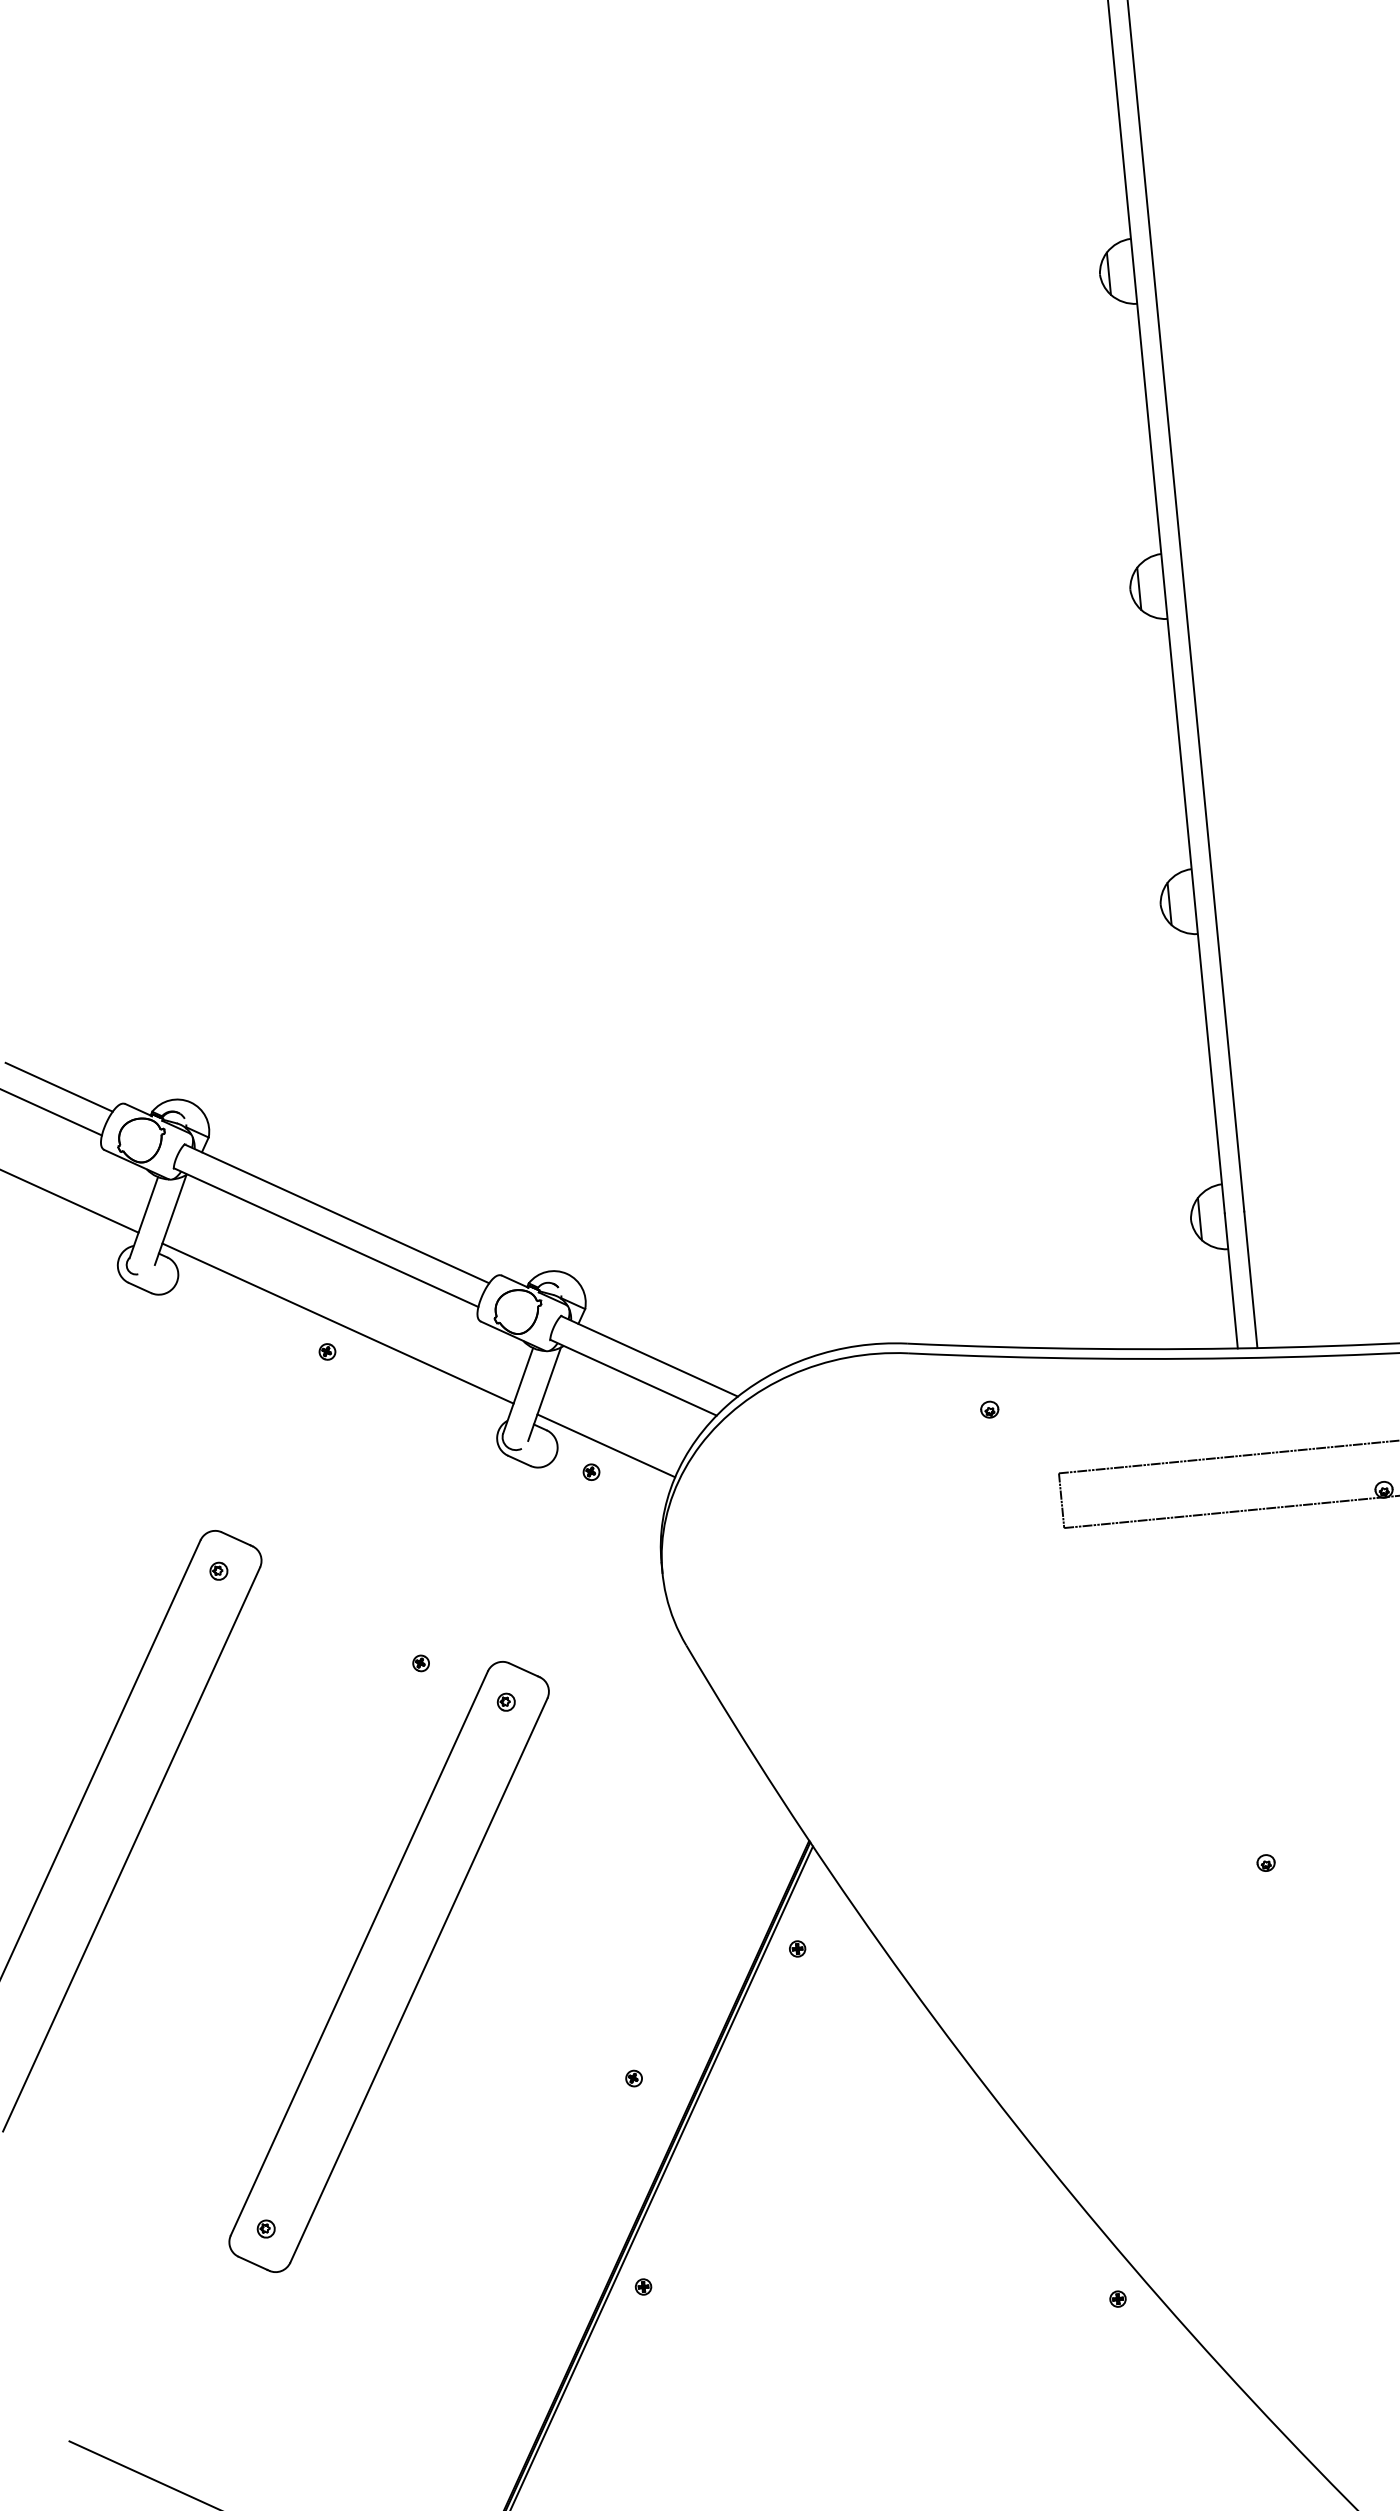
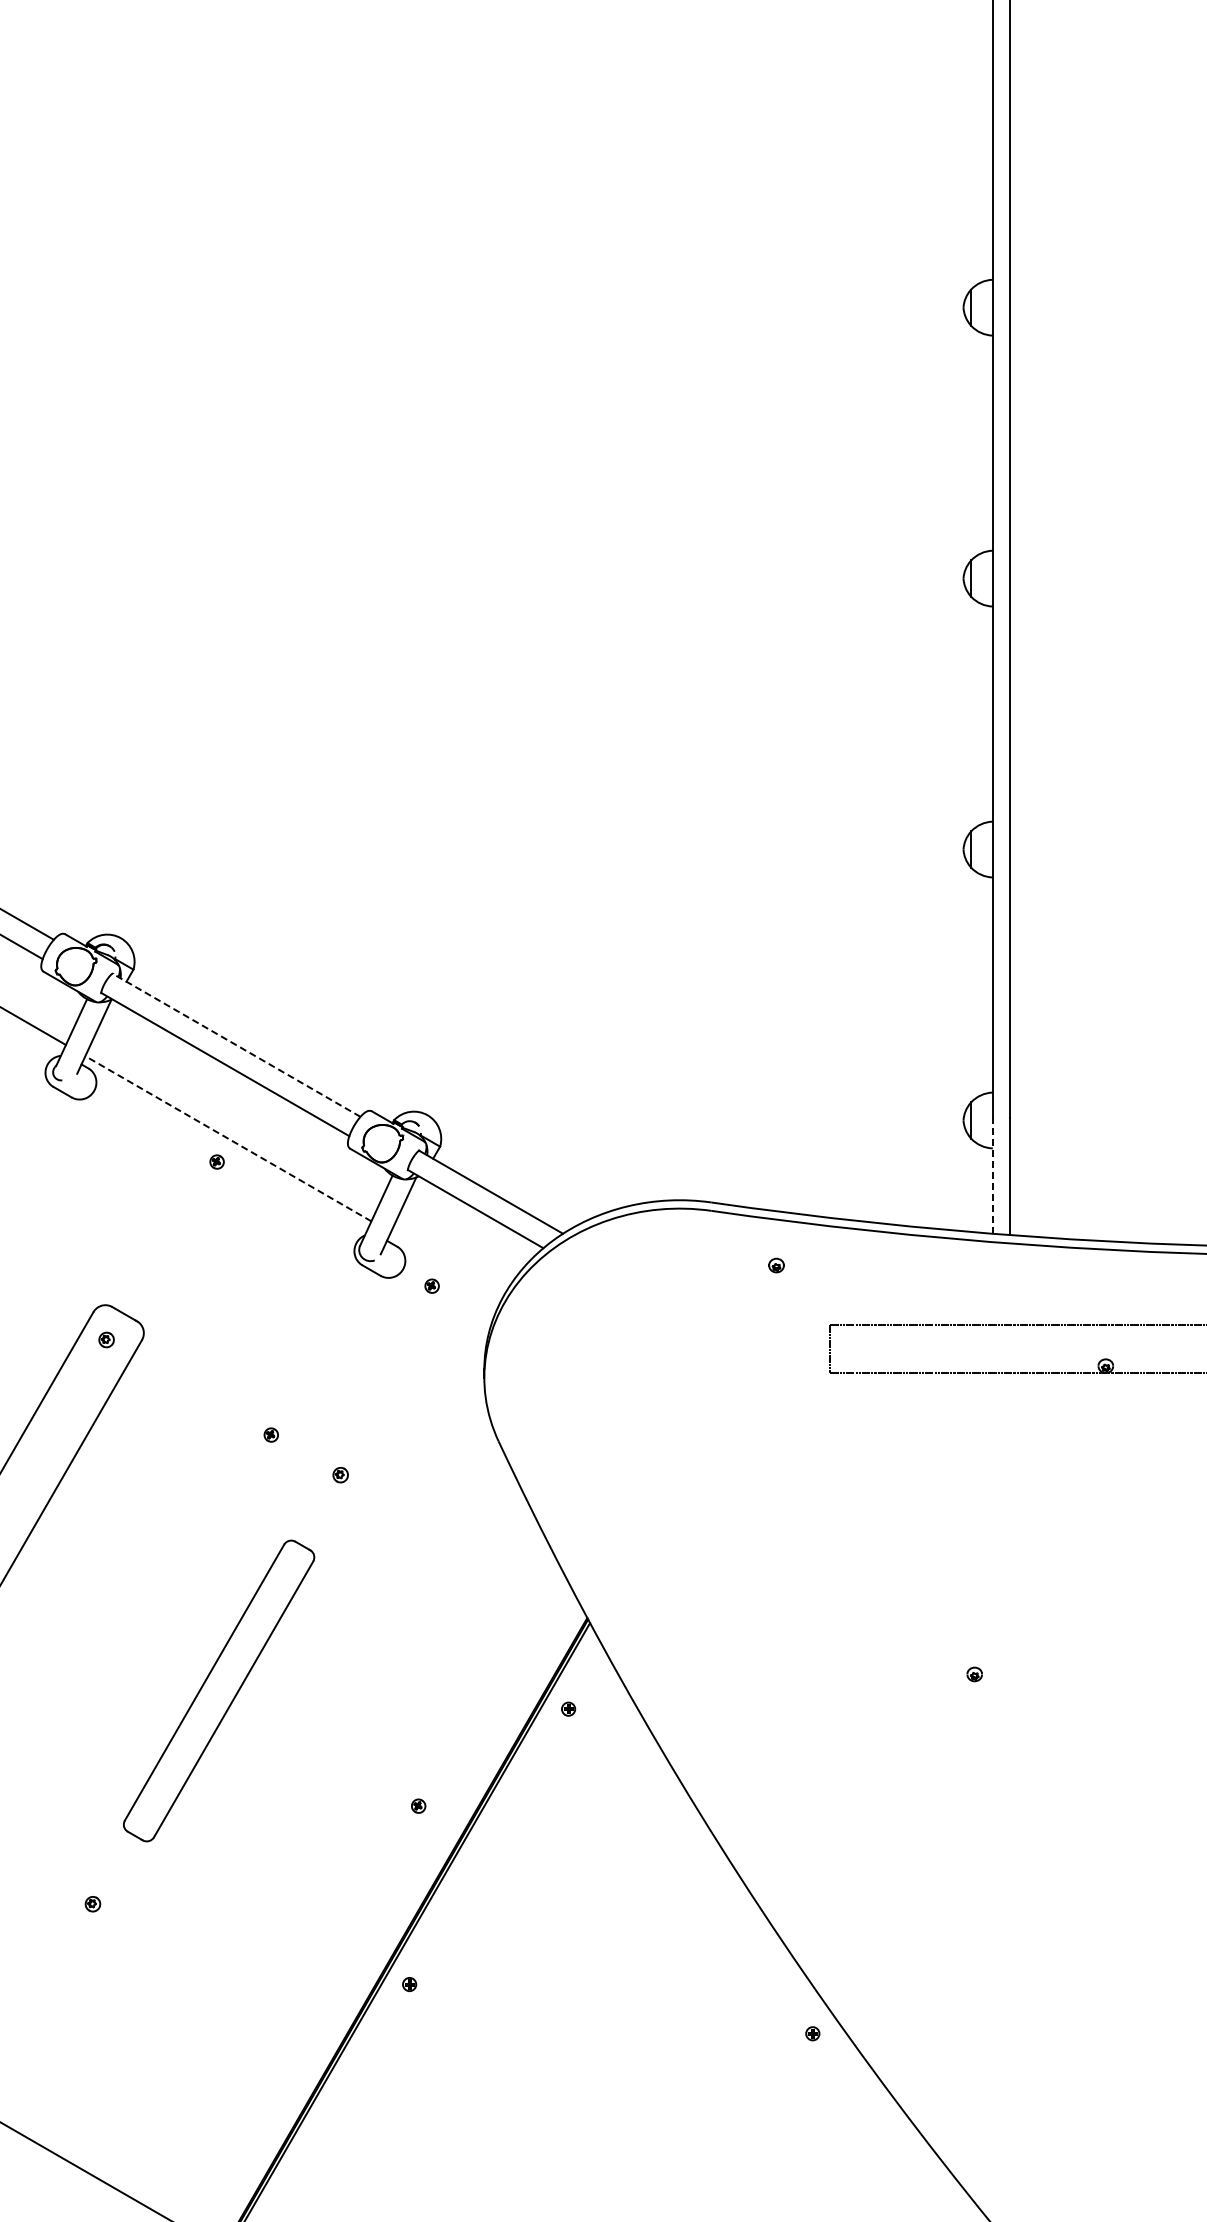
line: (336, 1213) -> (236, 1044), solid -> dashed
line: (1230, 1280) -> (992, 1175), solid -> dashed
line: (336, 1323) -> (227, 1138), solid -> dashed
line: (605, 1445) -> (446, 1264), removed
part: (388, 1966) -> (218, 1690), size x0.6

